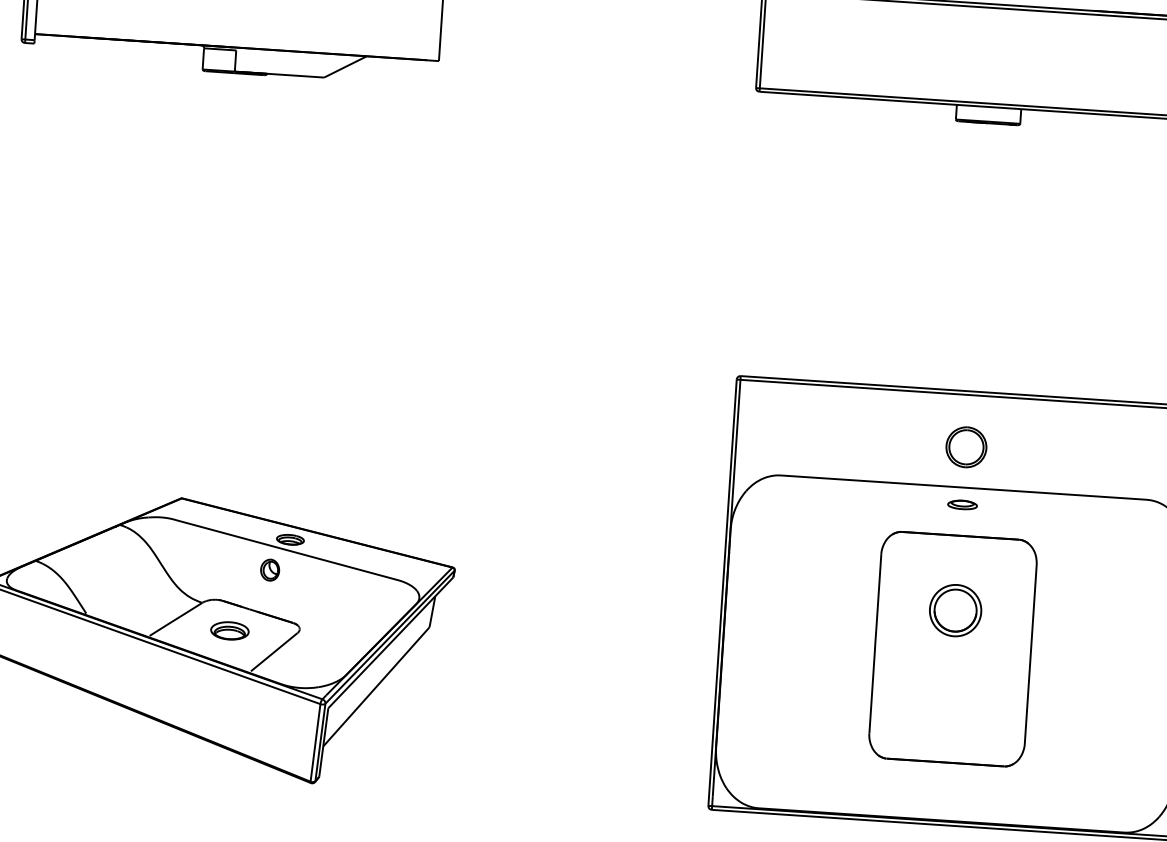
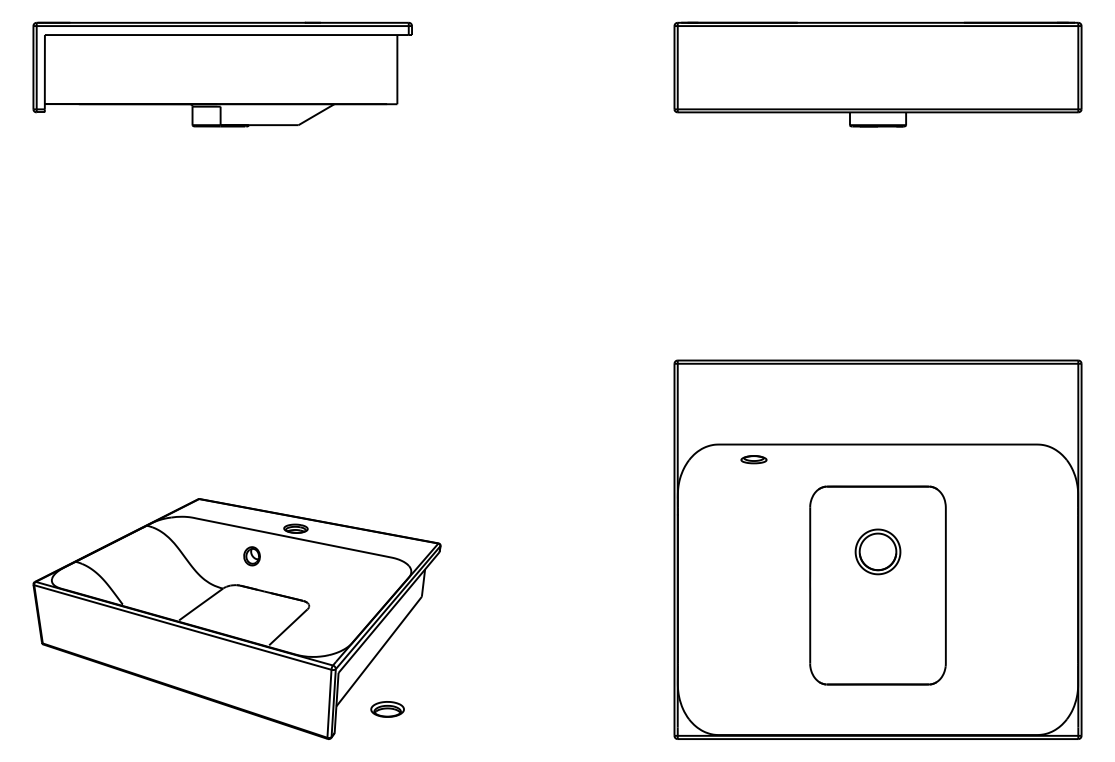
part: (965, 447) -> (877, 409), removed
part: (962, 504) -> (753, 459), moved
part: (269, 570) -> (251, 556), moved
part: (229, 630) -> (387, 709), moved

